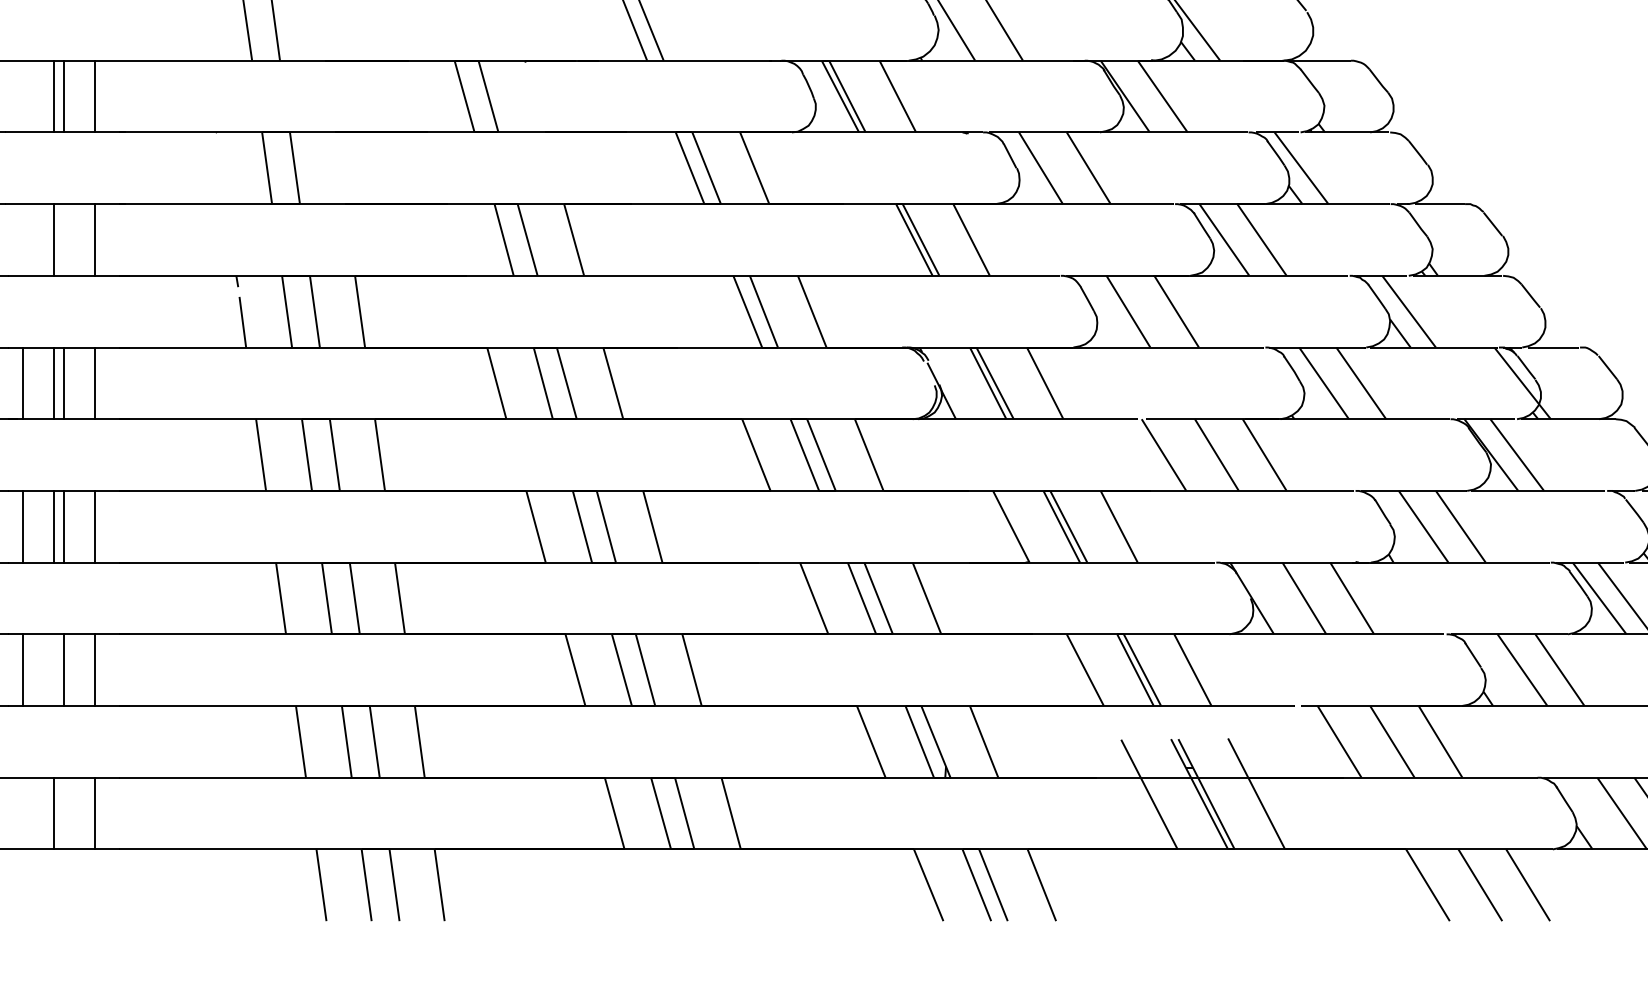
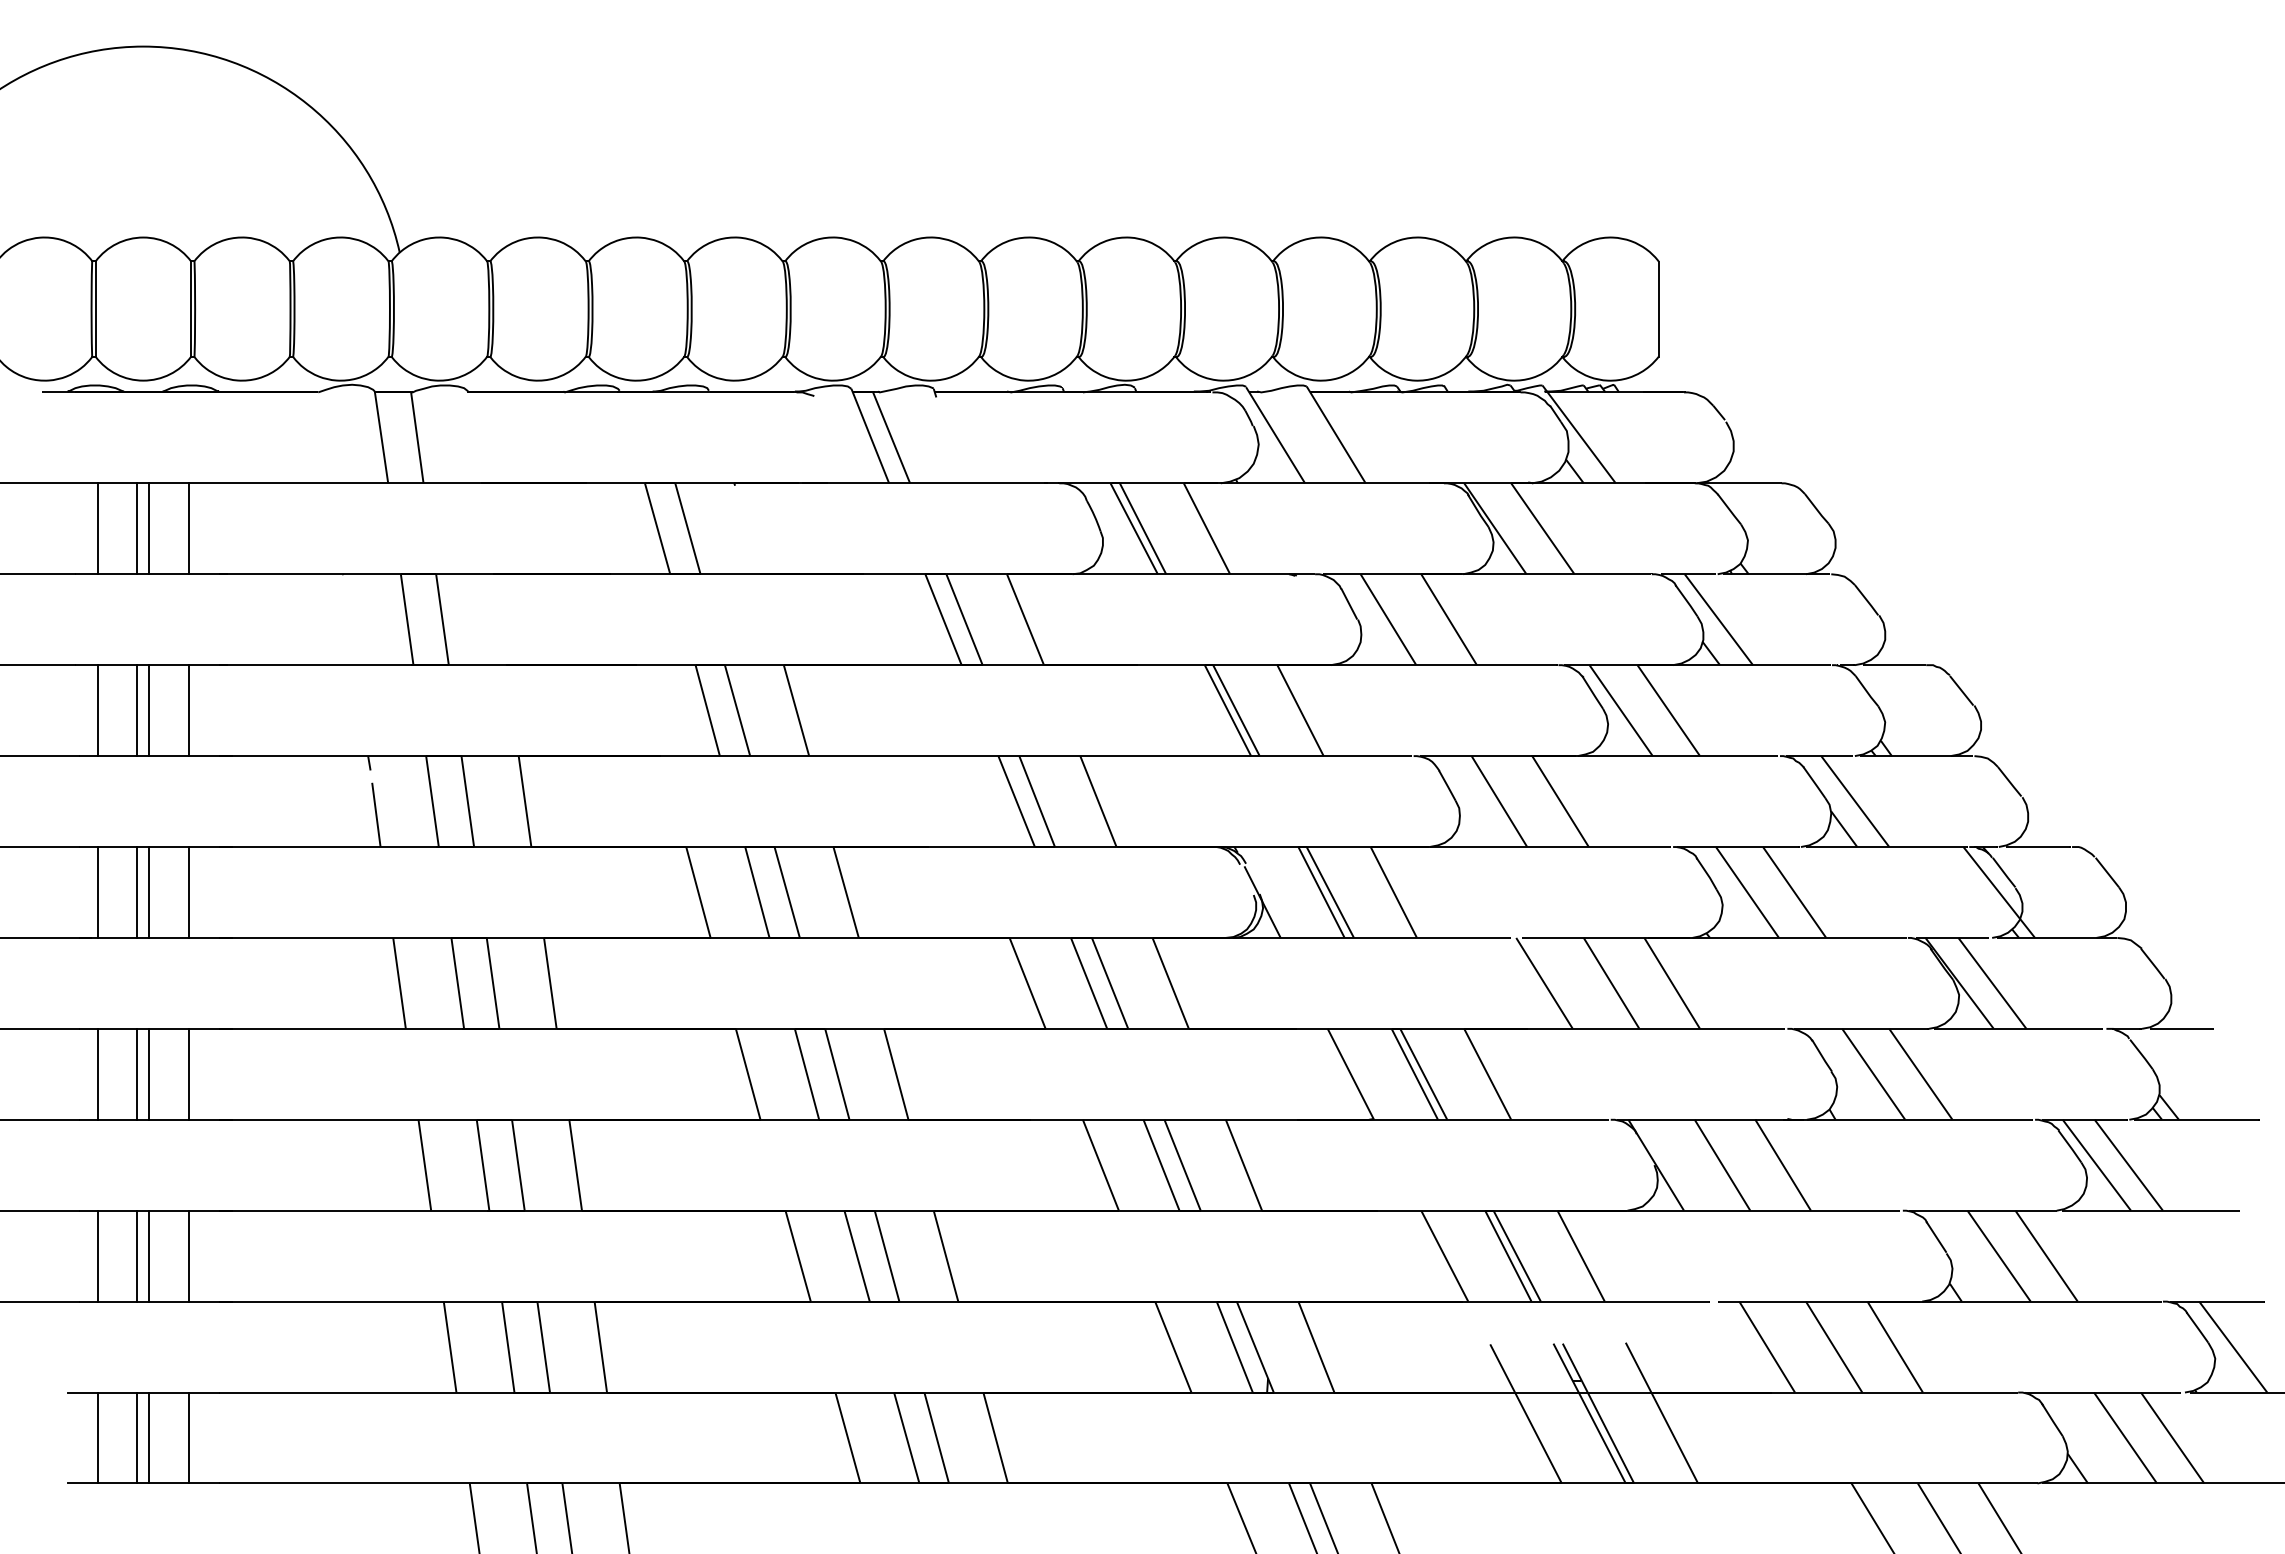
line: (22, 96) -> (97, 528), added
line: (22, 239) -> (97, 710), added
line: (63, 239) -> (149, 710), added
line: (54, 669) -> (137, 1255), added
line: (22, 813) -> (97, 1437), added
line: (63, 813) -> (149, 1437), added

